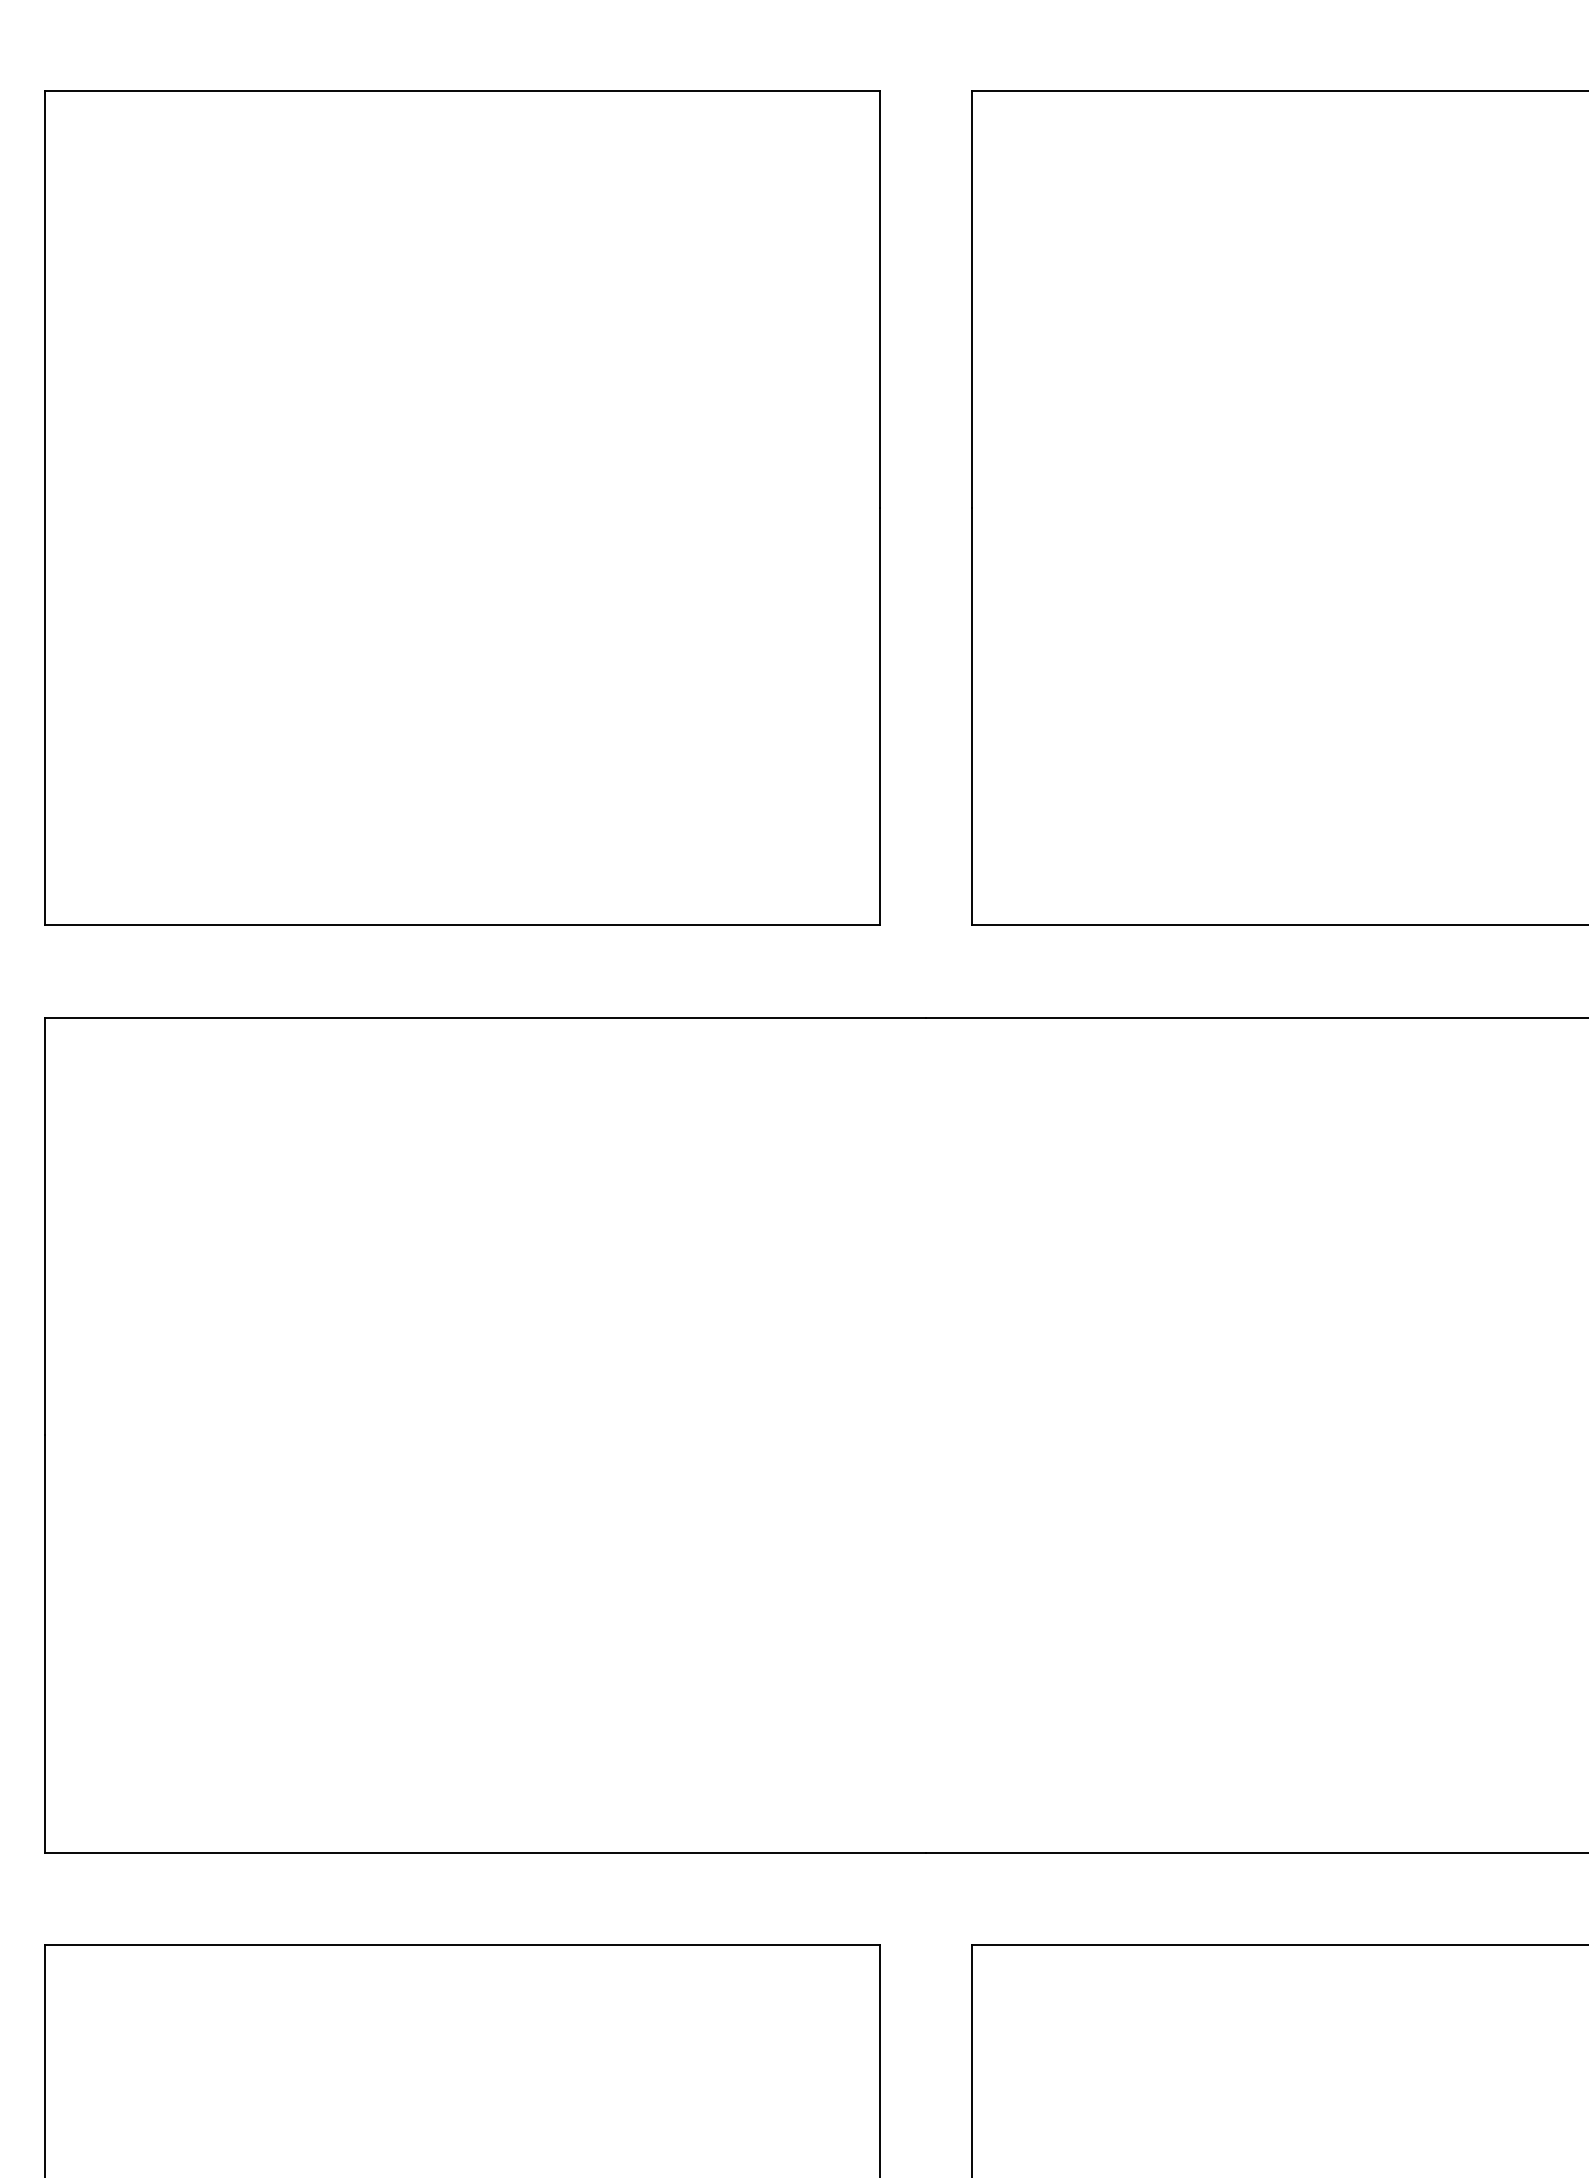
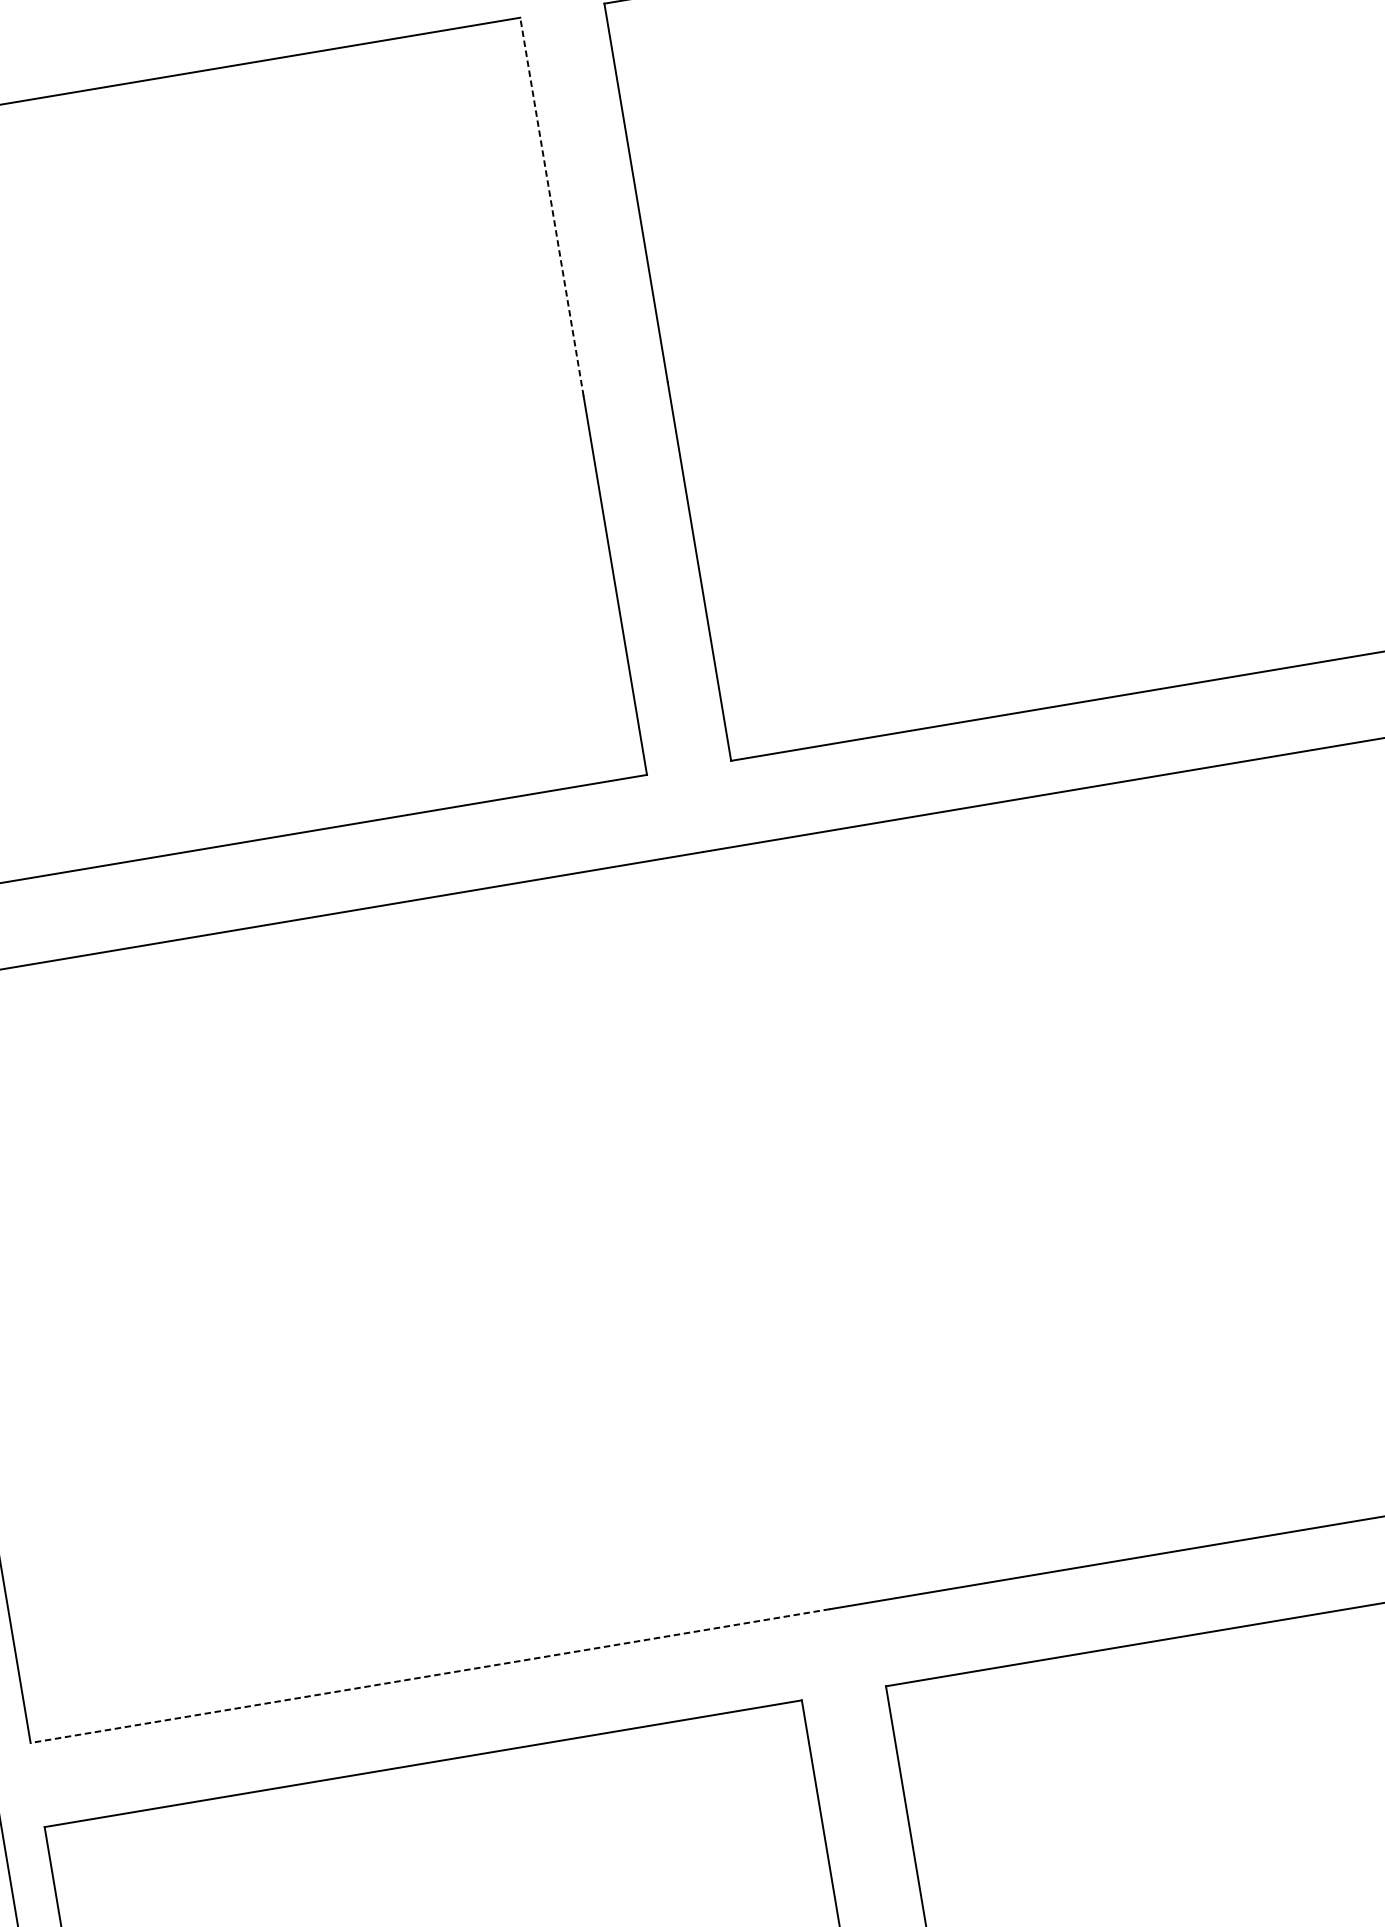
line: (879, 299) -> (551, 206), solid -> dashed
line: (485, 1852) -> (430, 1676), solid -> dashed

